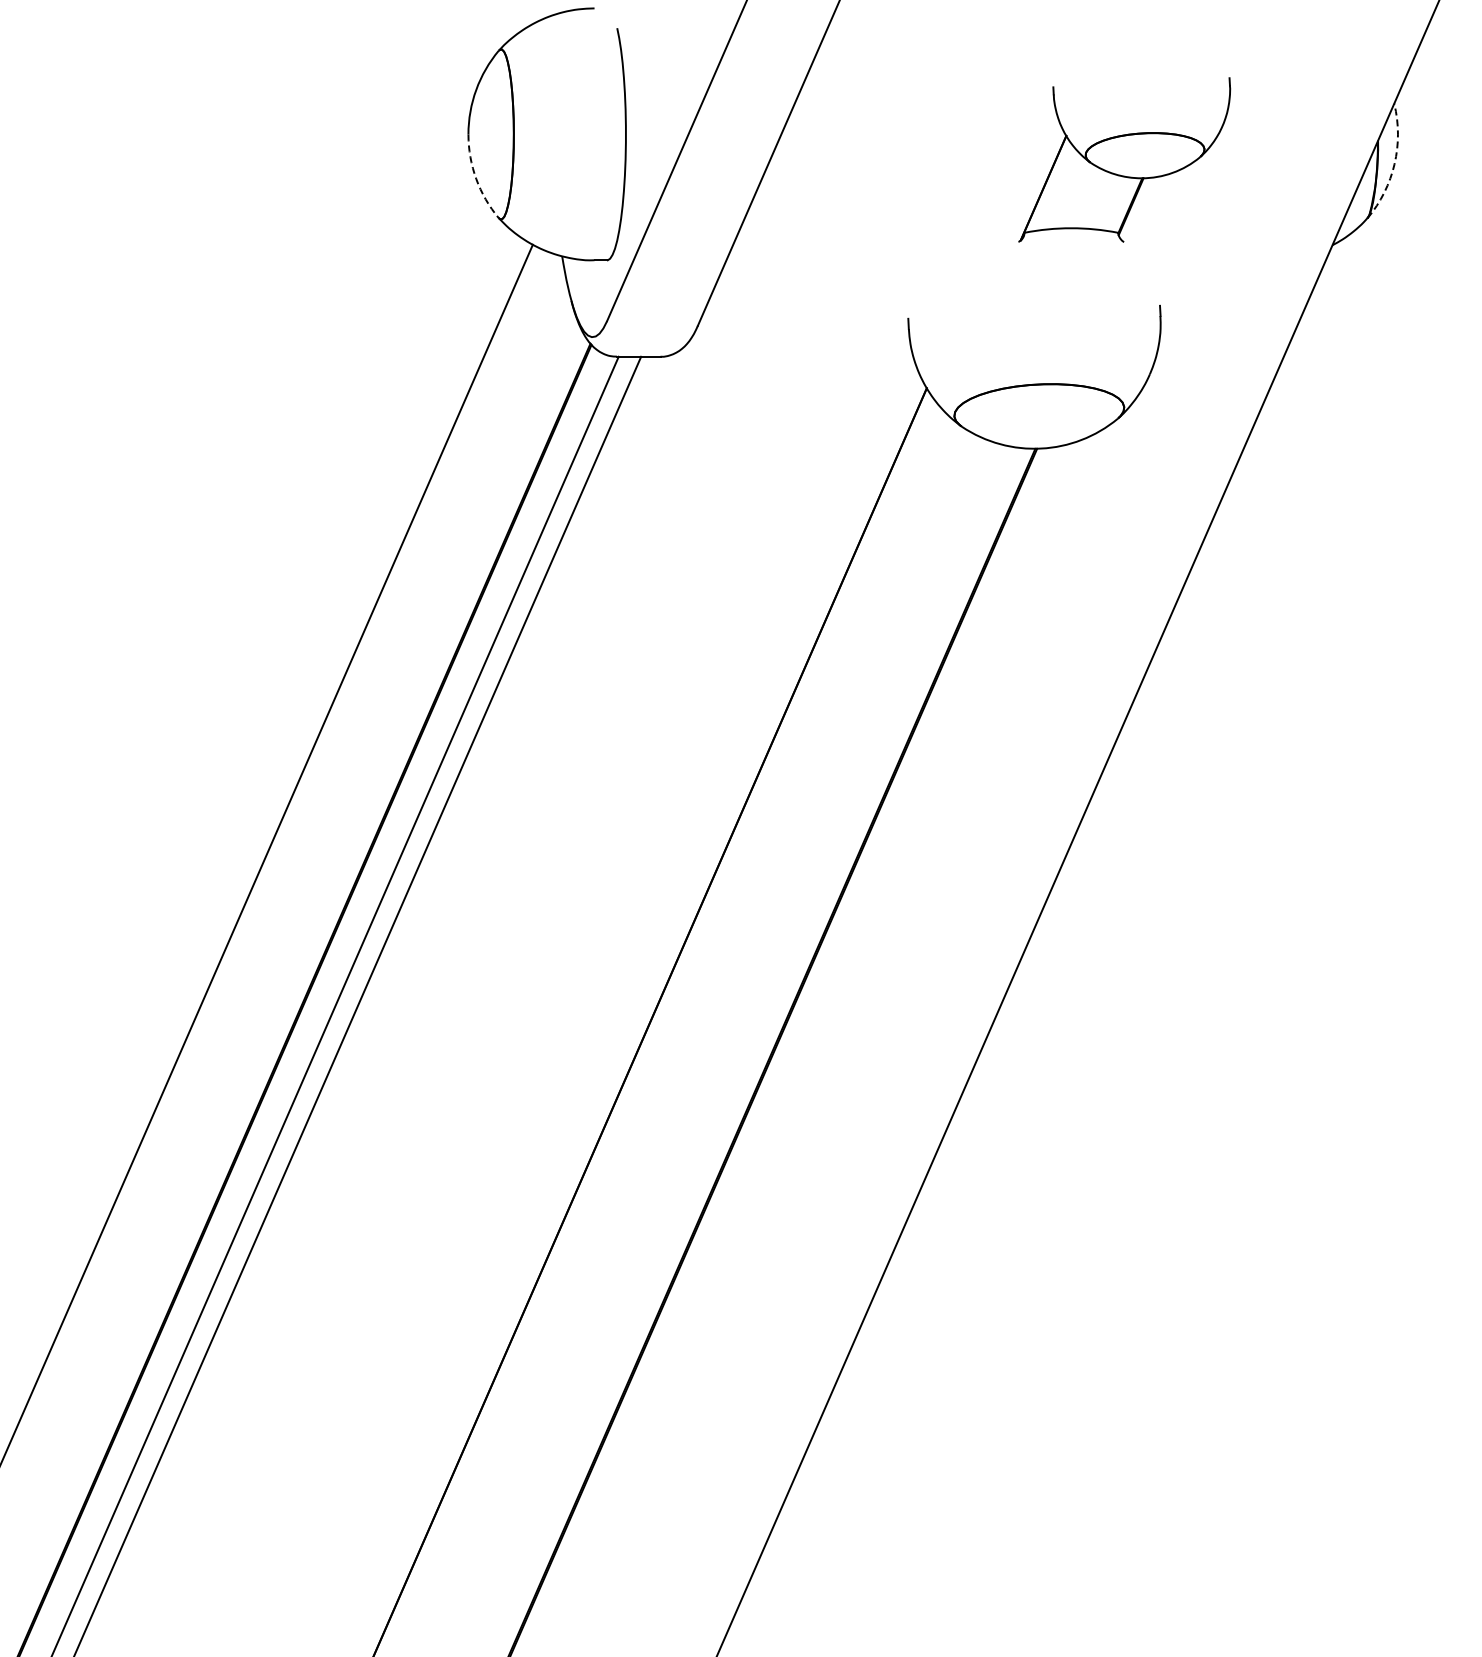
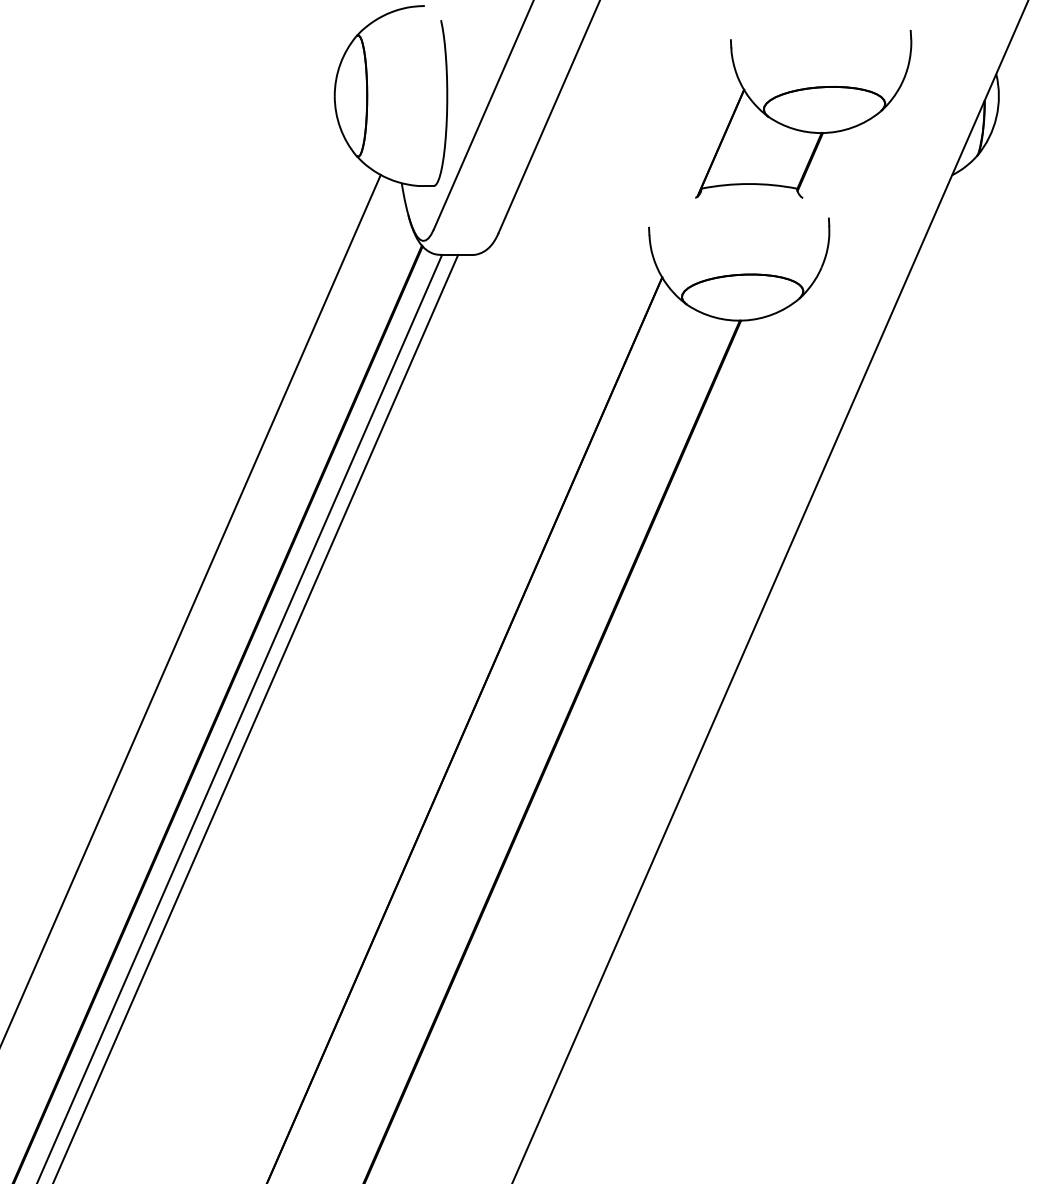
part: (1124, 159) -> (803, 113), size x1.43
arc: (1394, 164) -> (996, 117), dashed -> solid
arc: (476, 178) -> (340, 127), dashed -> solid

